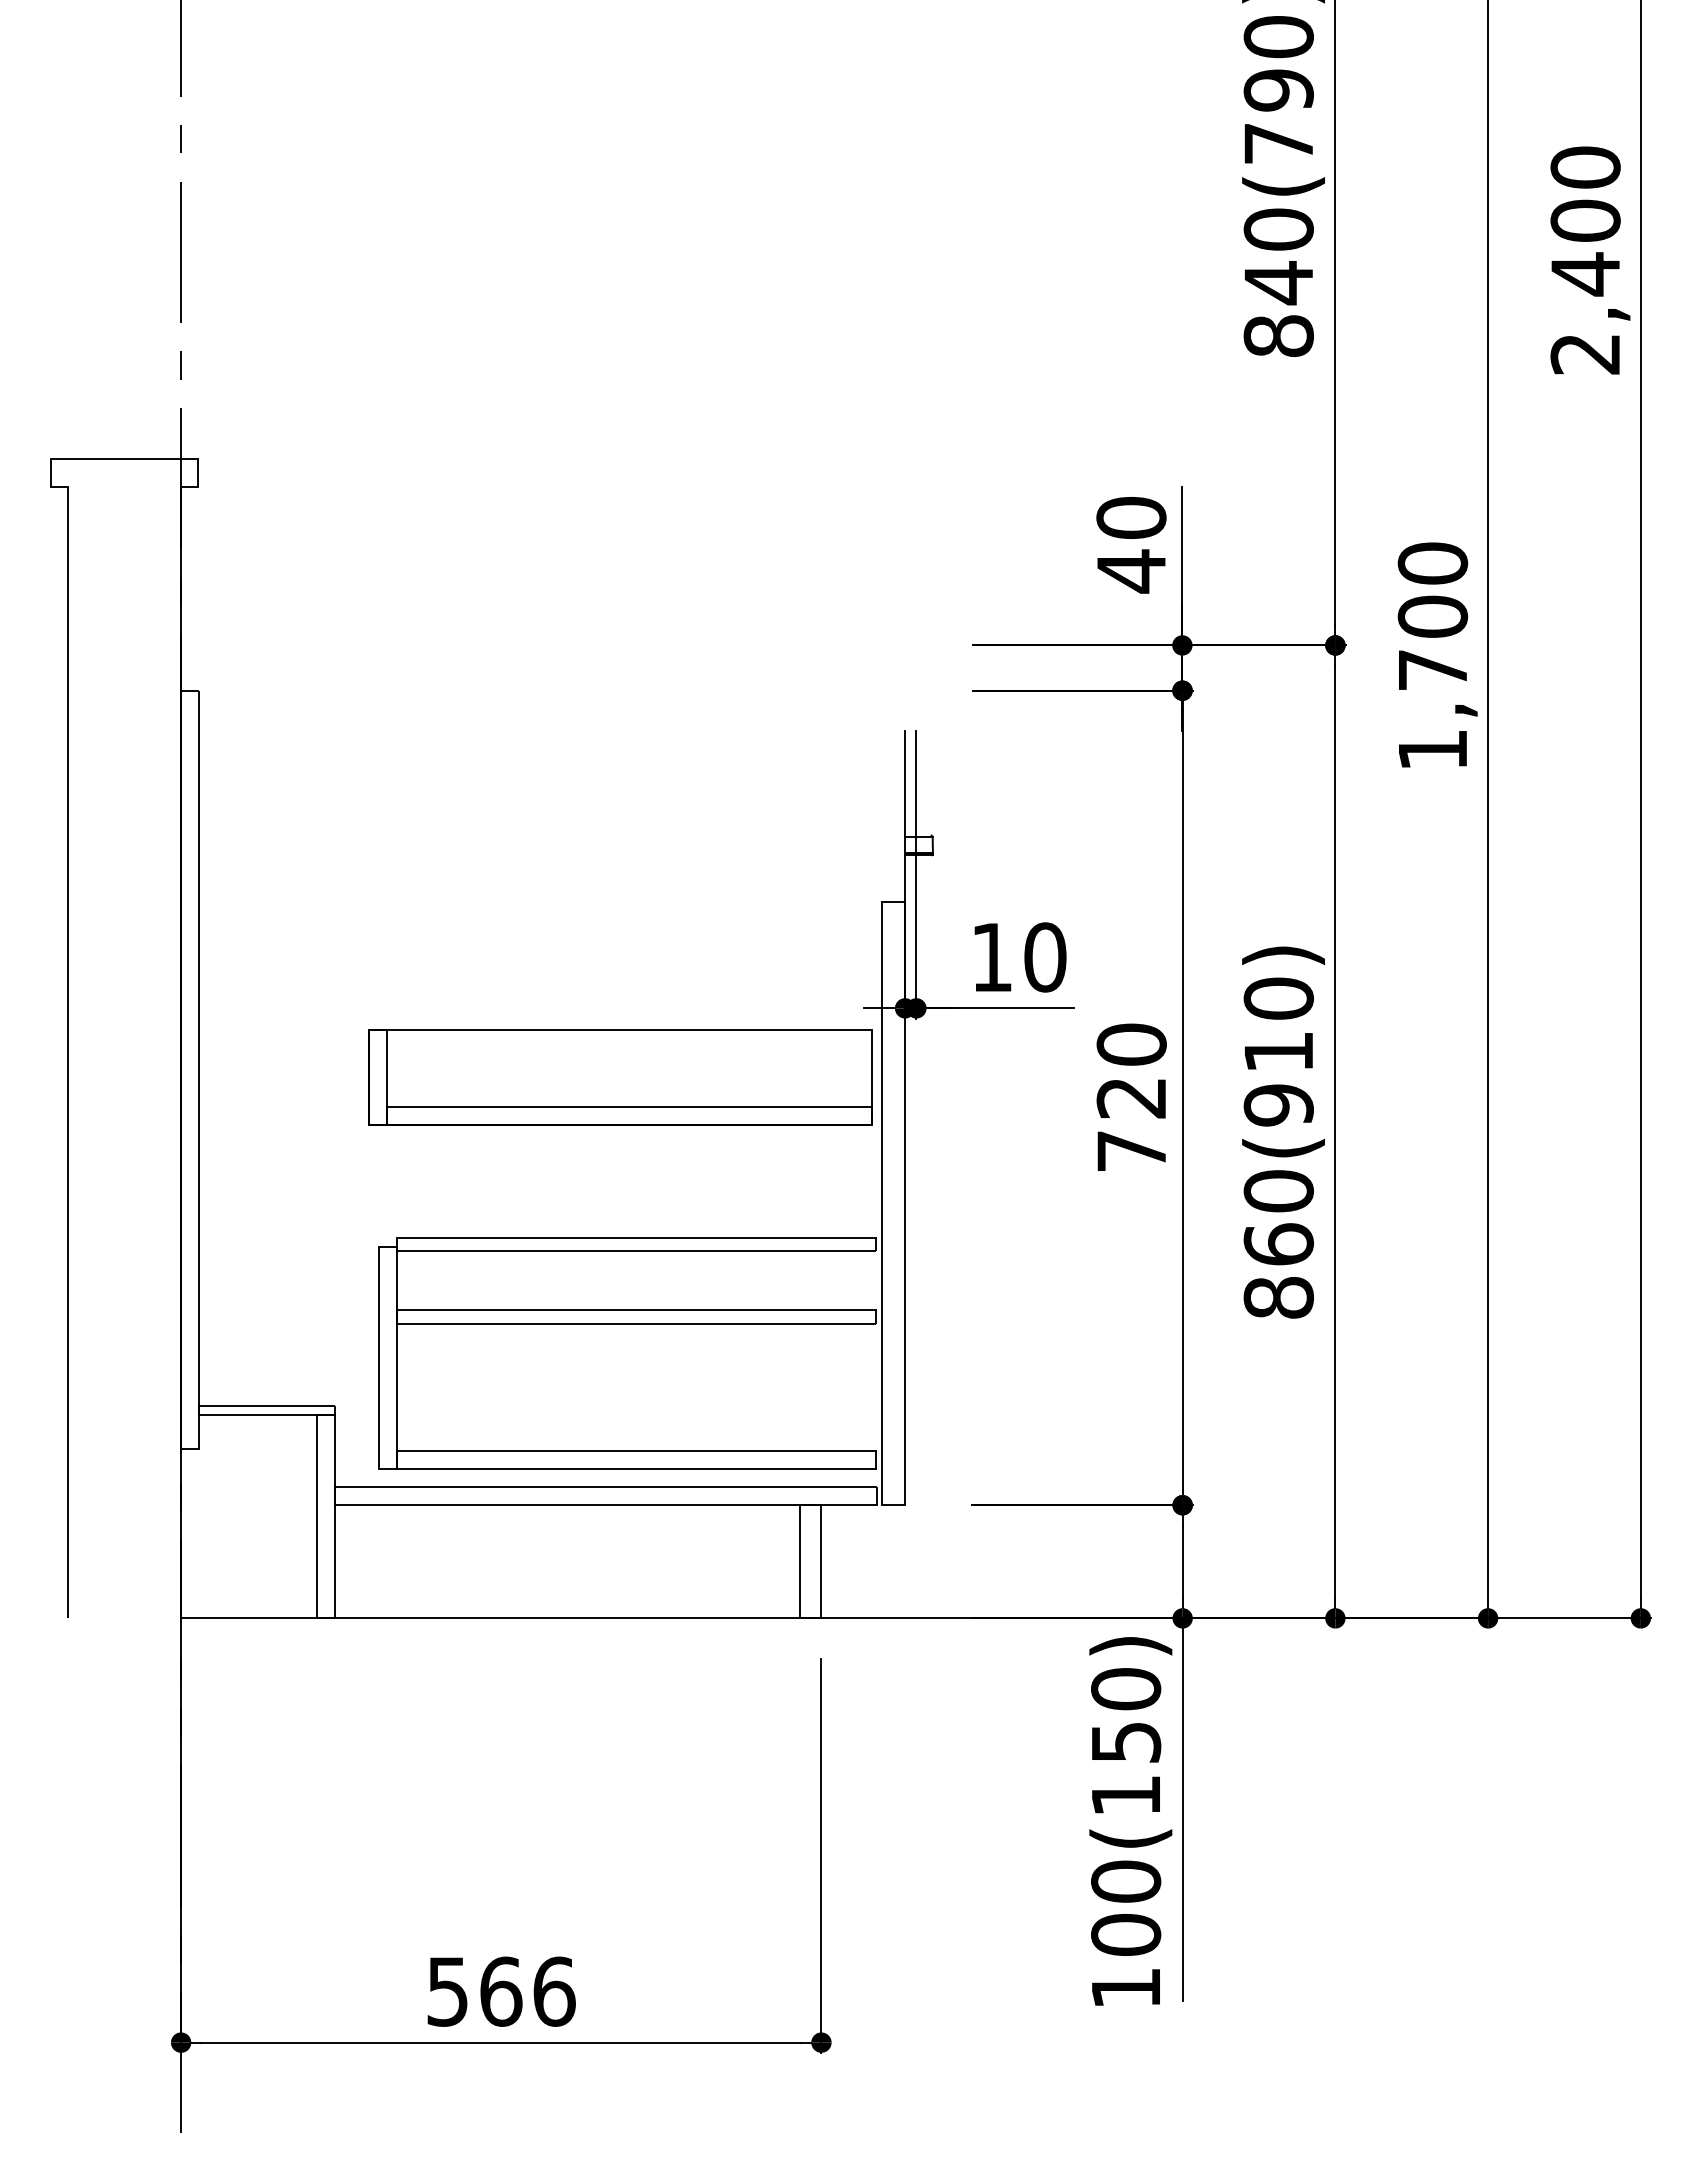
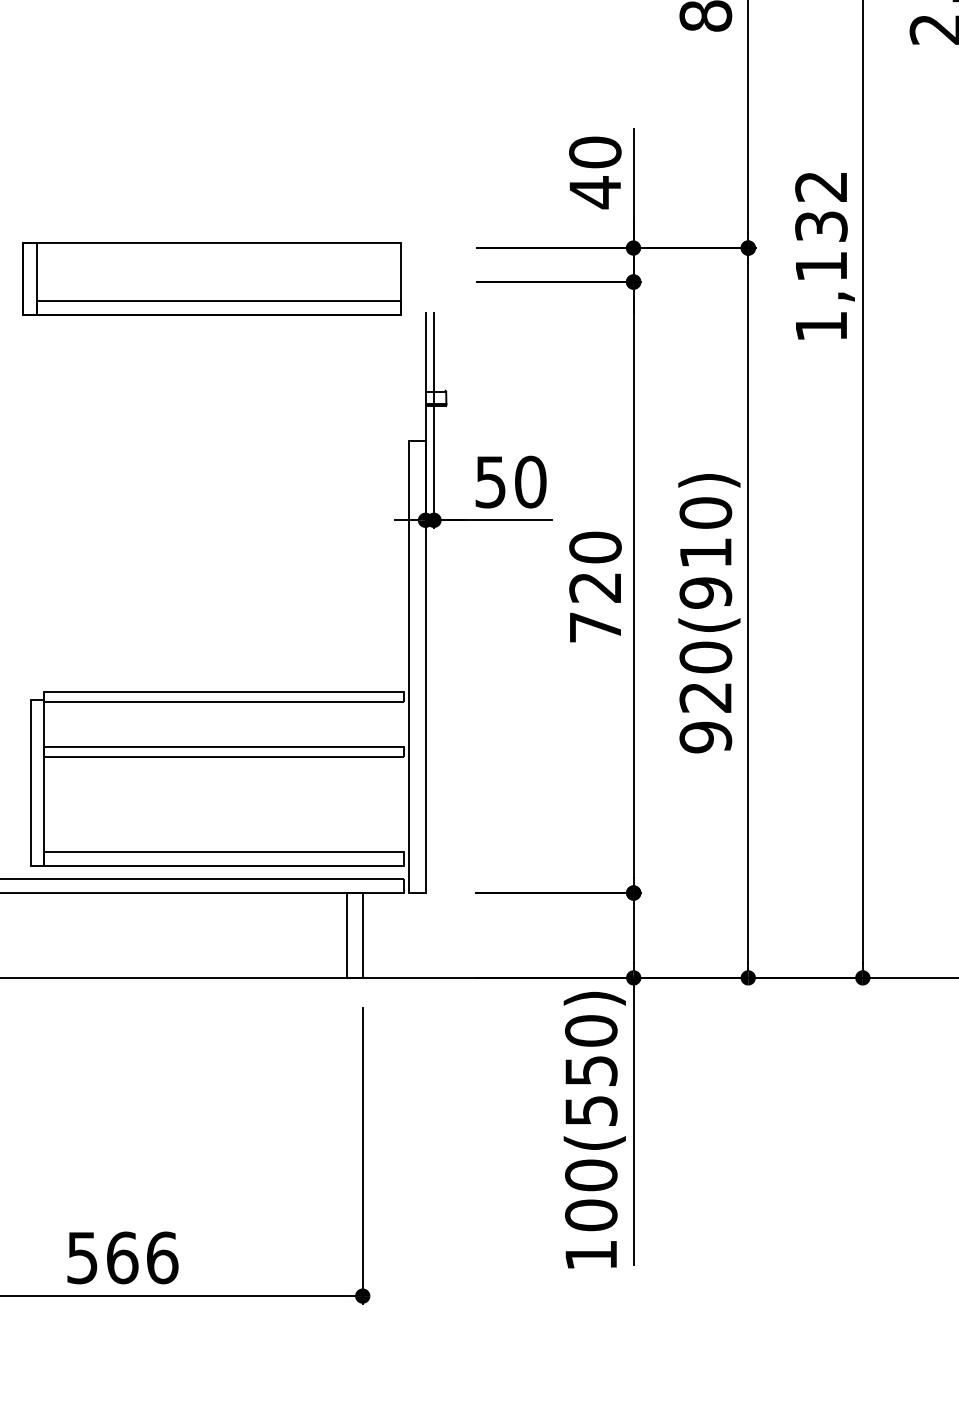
text: (1432, 615) -> (821, 225), 1,700 -> 1,132
text: (991, 957) -> (490, 482), 10 -> 50
part: (620, 1077) -> (212, 278), moved
text: (1278, 1271) -> (705, 717), 860(910) -> 920(910)
text: (1126, 1795) -> (591, 1110), 100(150) -> 100(550)

